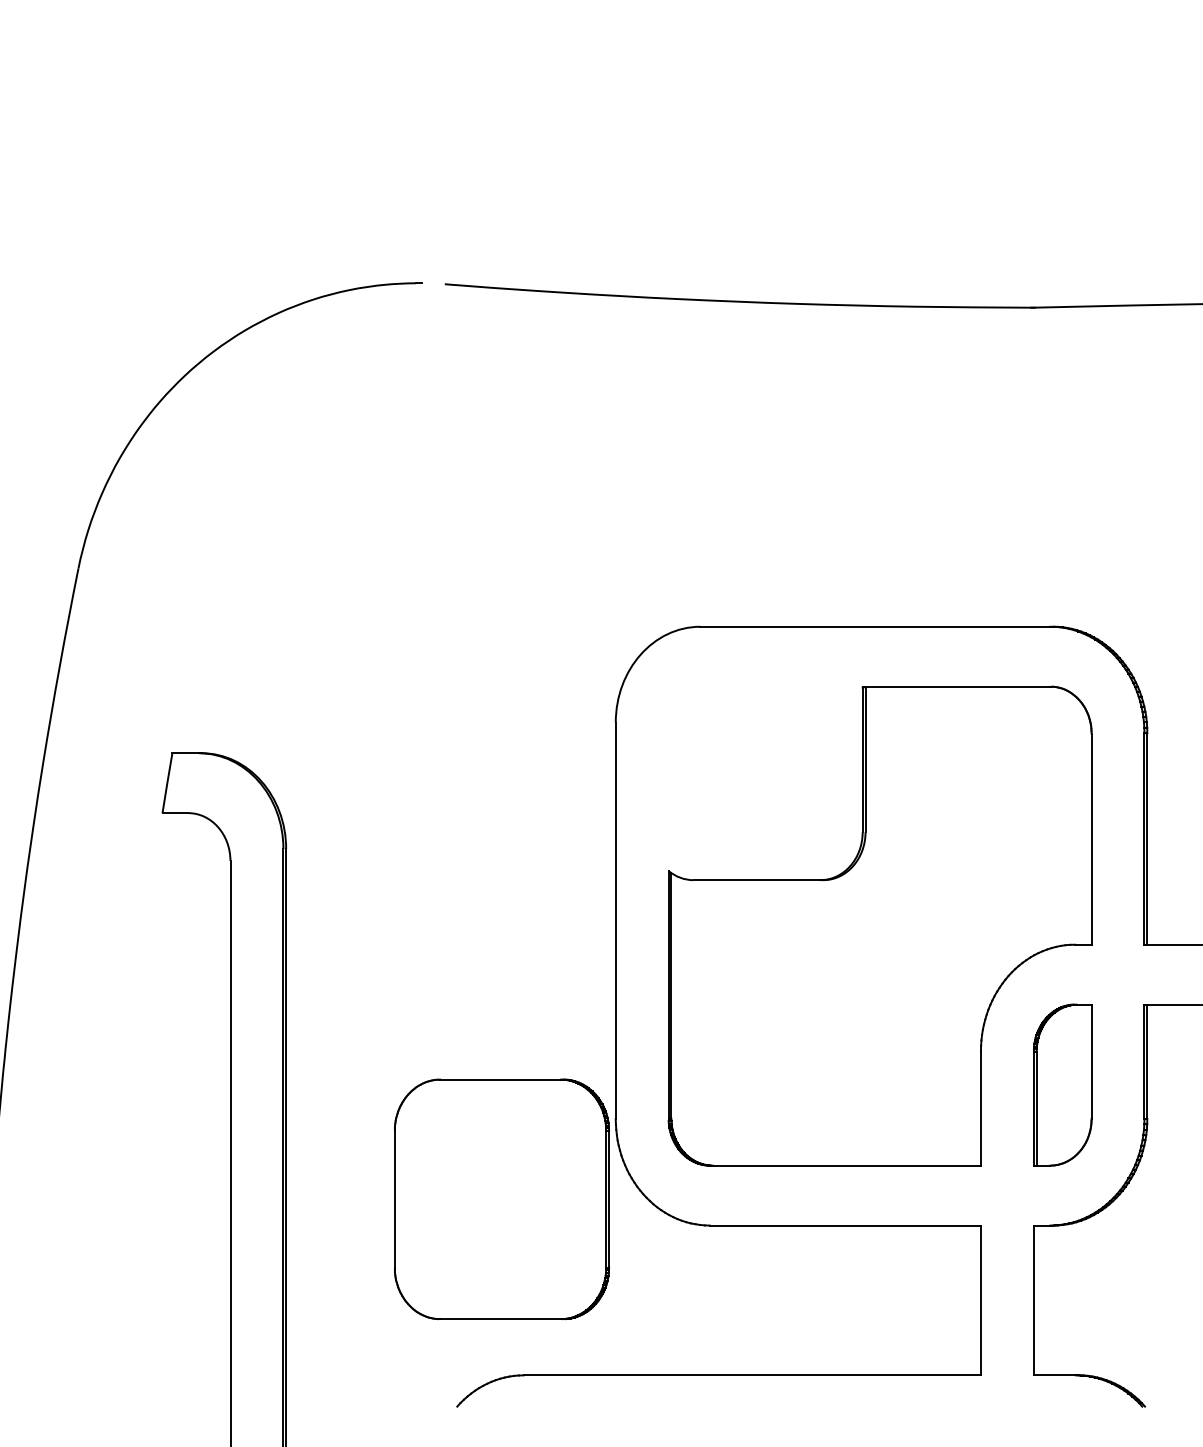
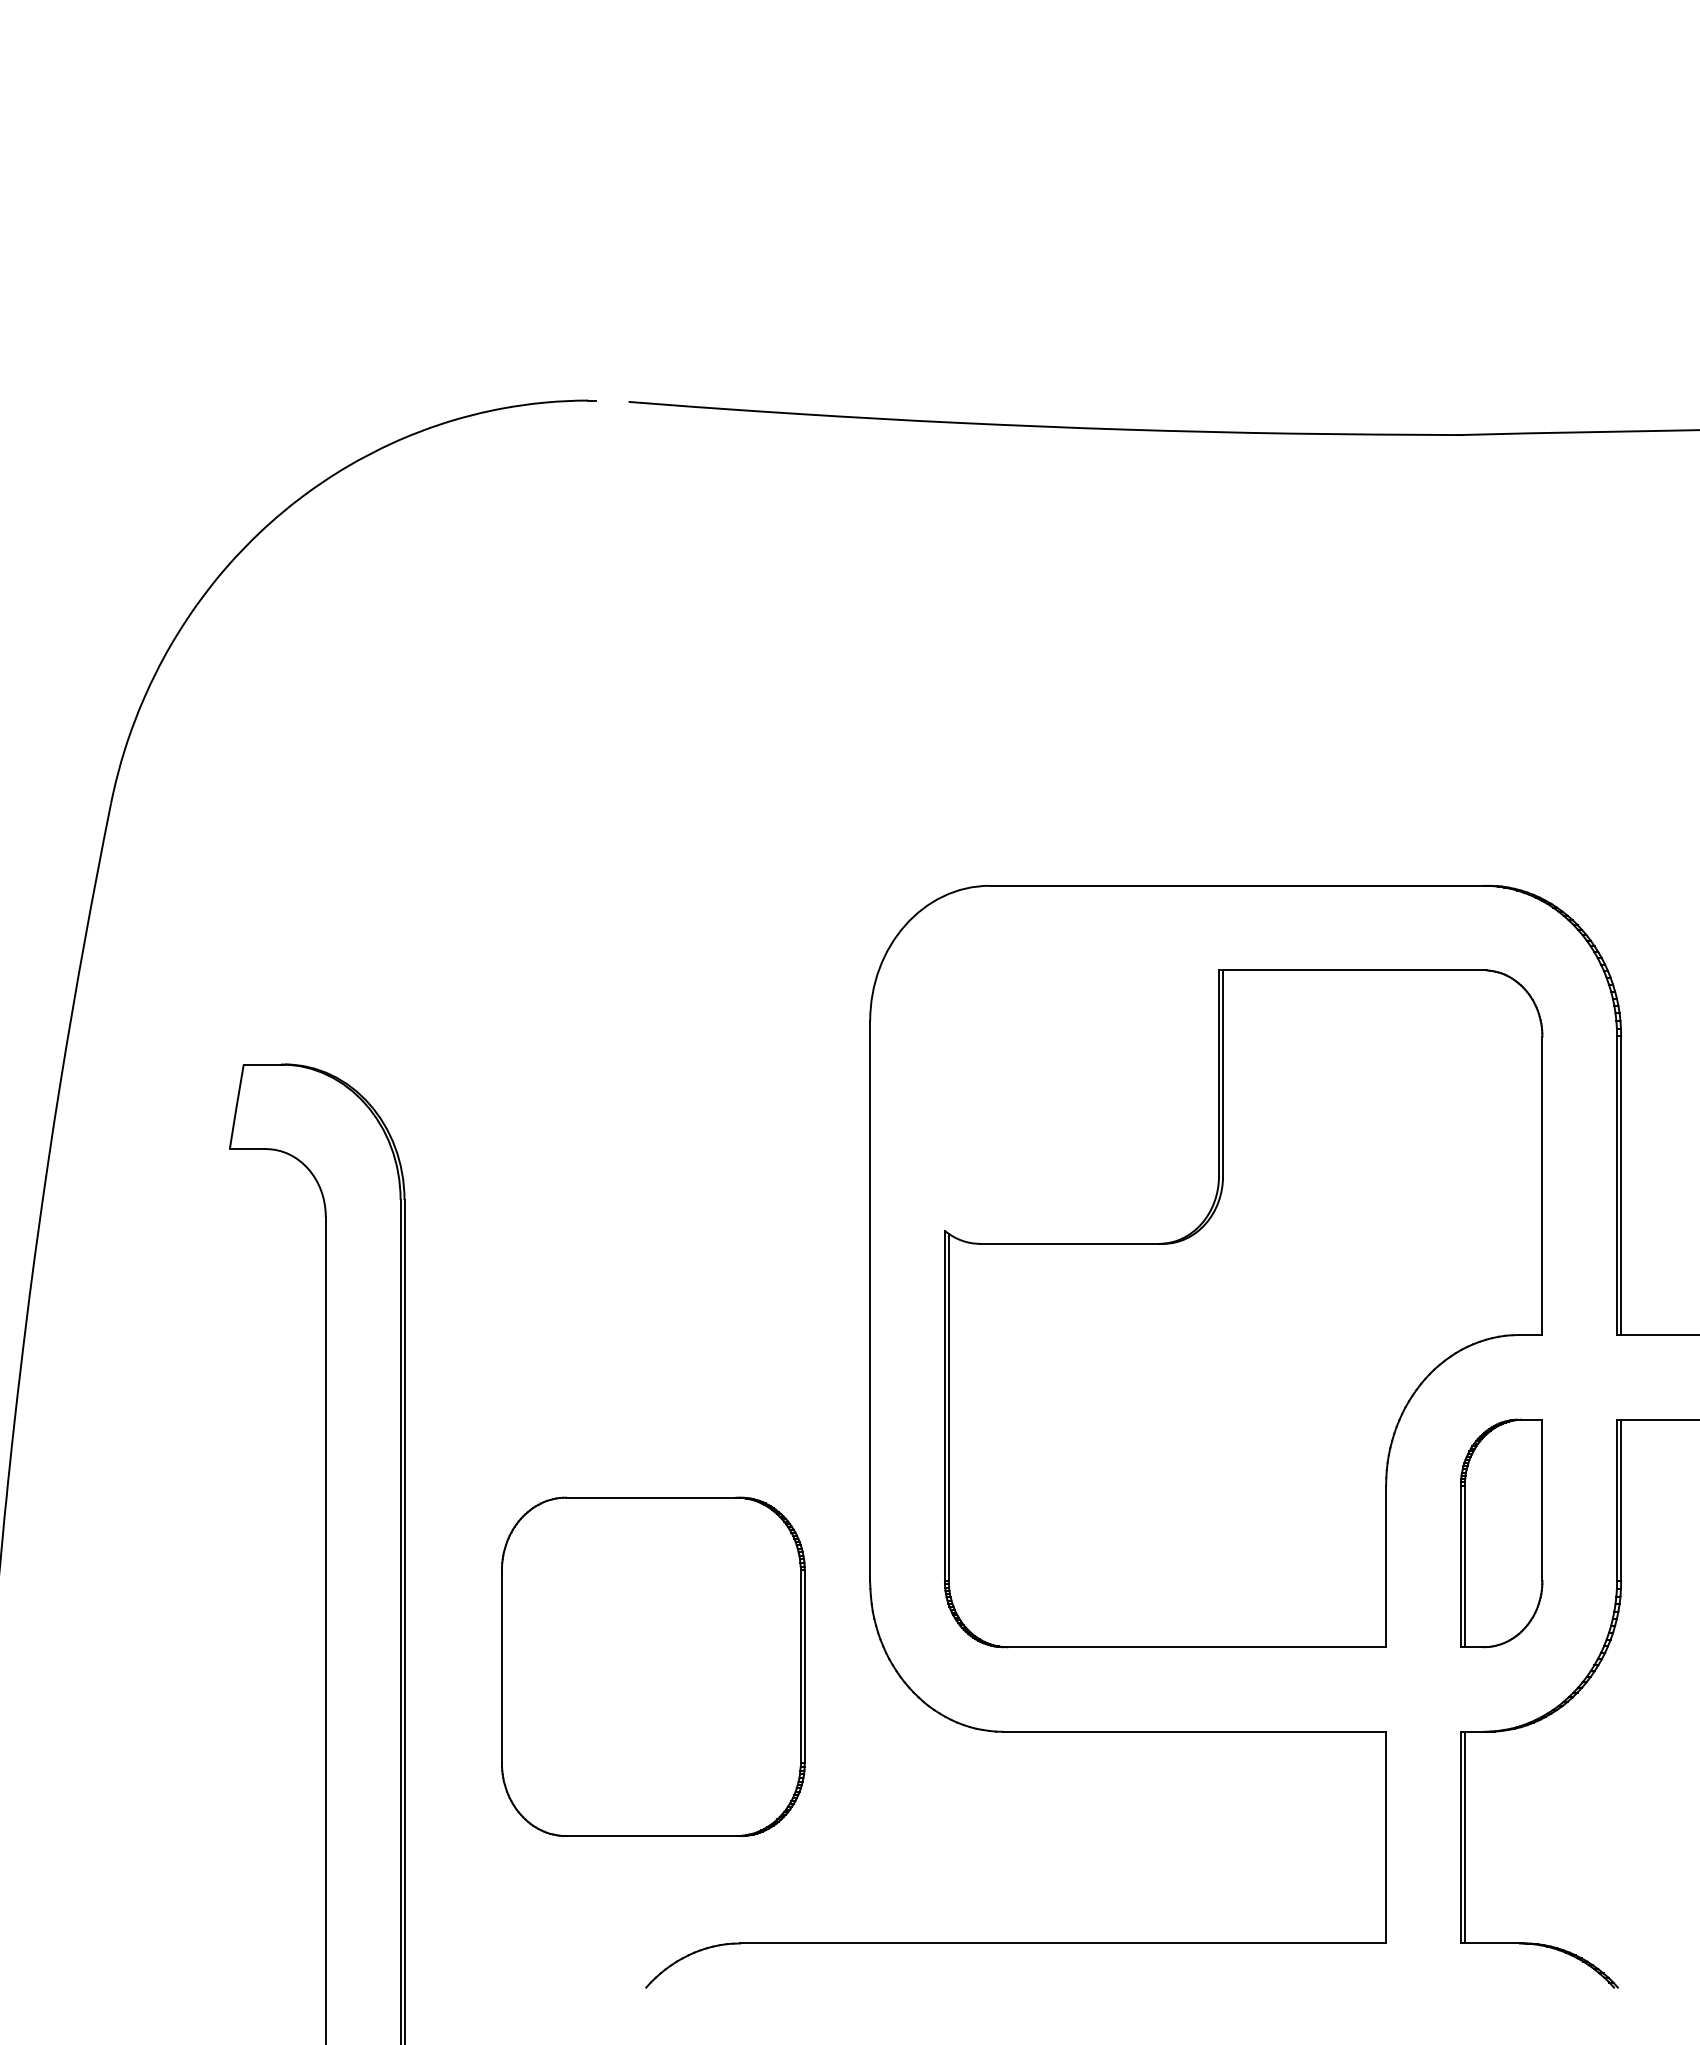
part: (502, 1199) -> (653, 1666), moved
line: (1036, 1300) -> (1464, 1837), added

